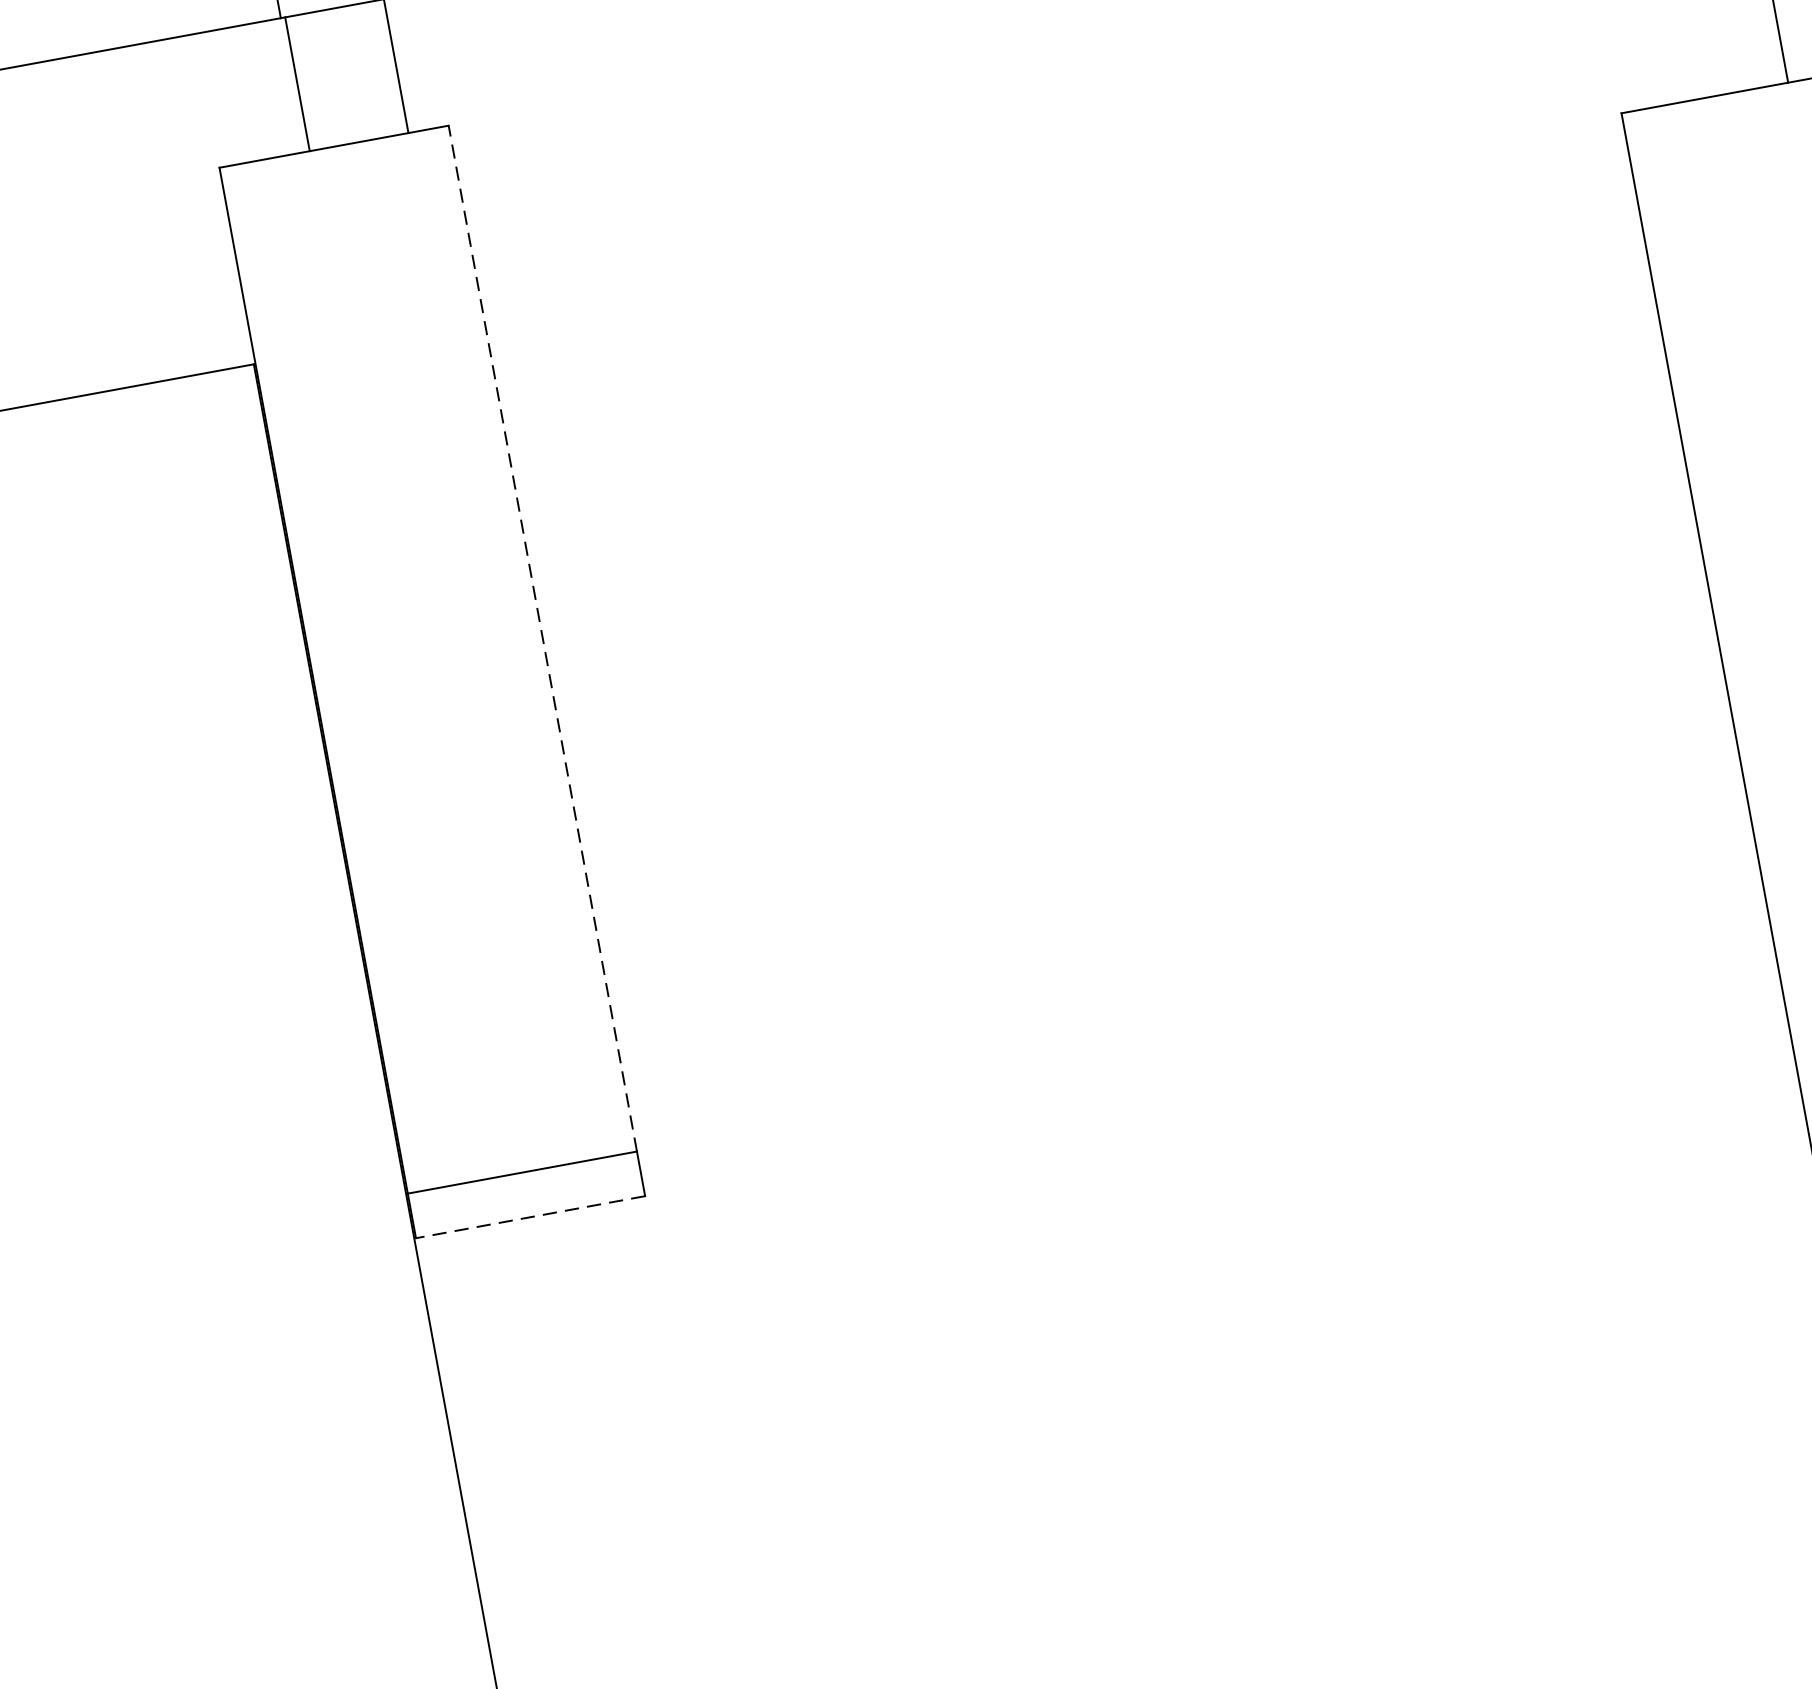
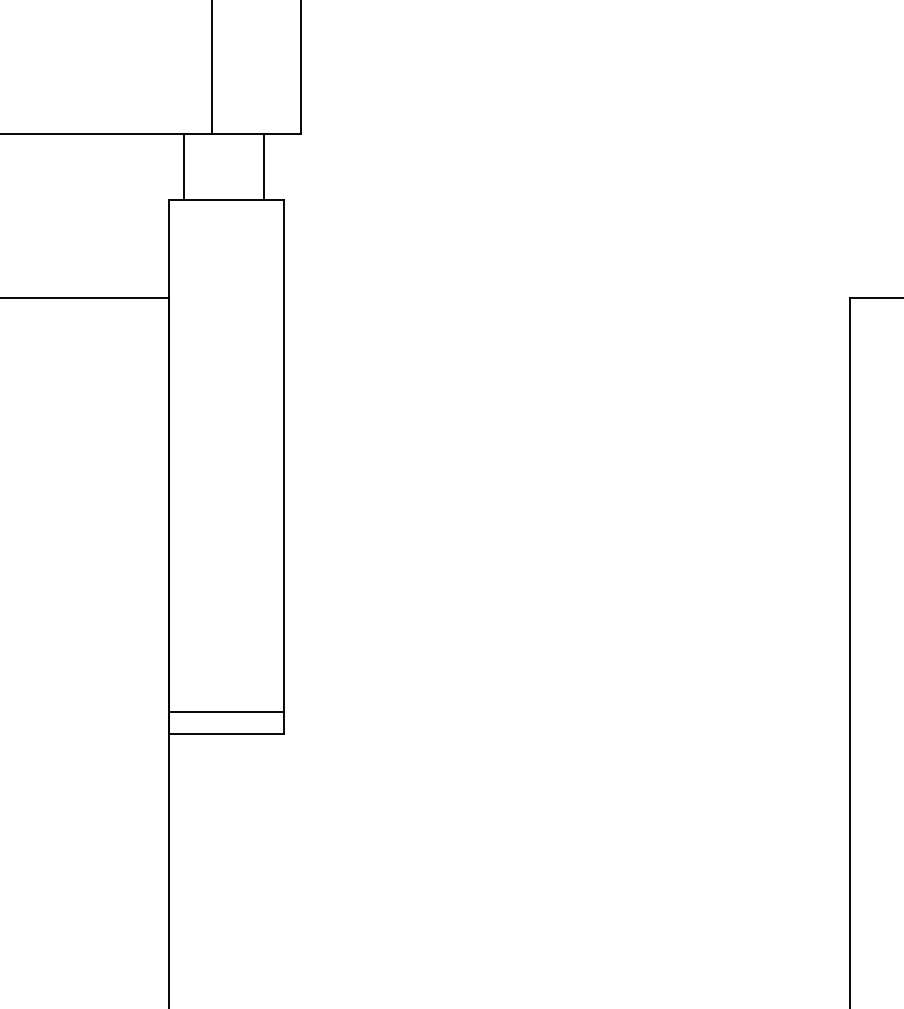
line: (297, 83) -> (184, 166), moved
line: (542, 639) -> (283, 456), dashed -> solid
line: (530, 1218) -> (226, 734), dashed -> solid

